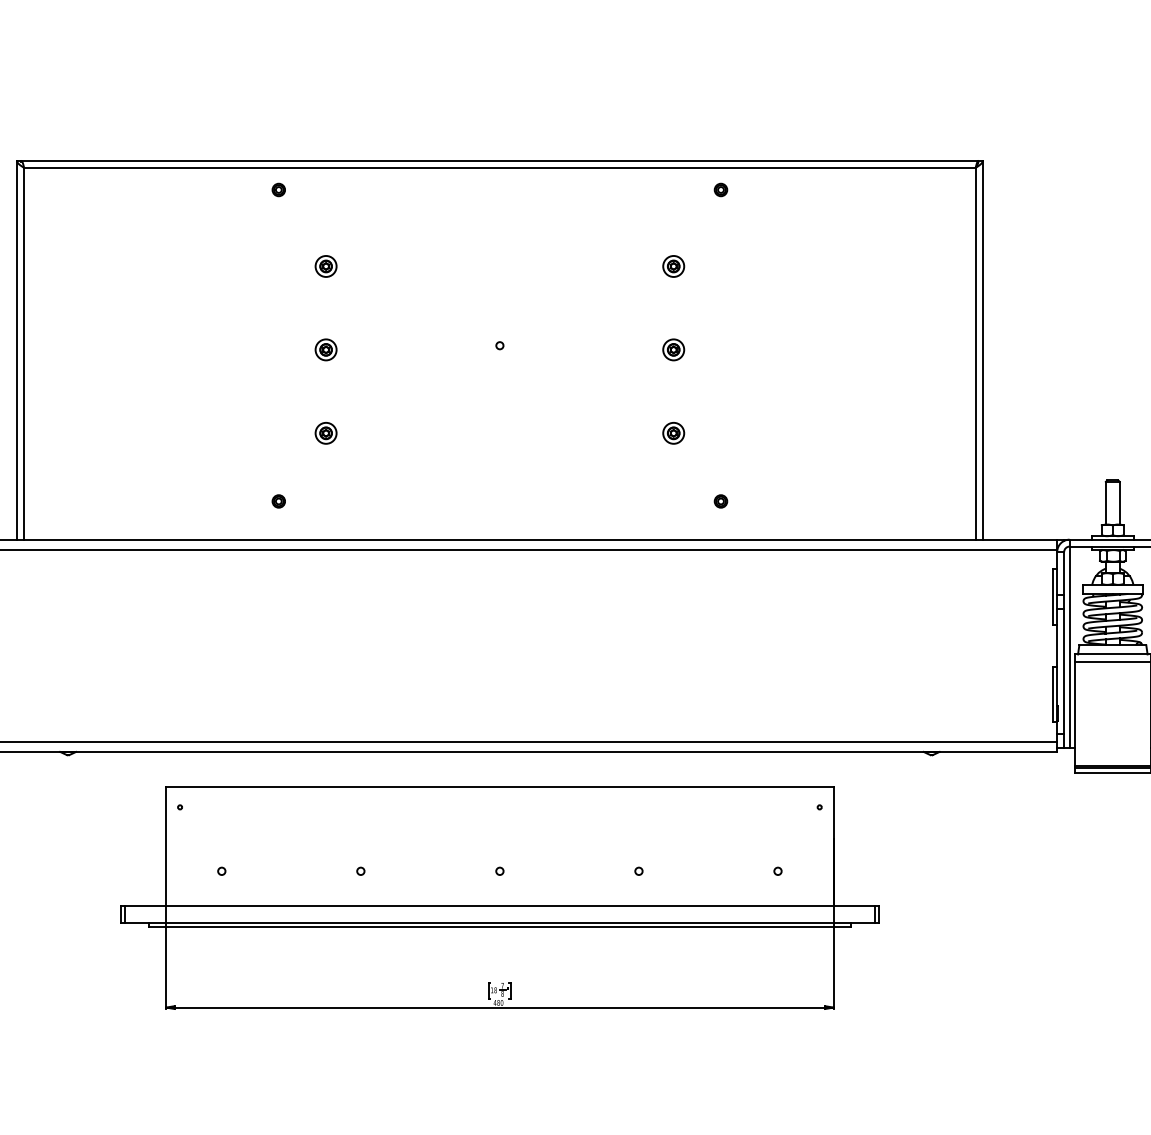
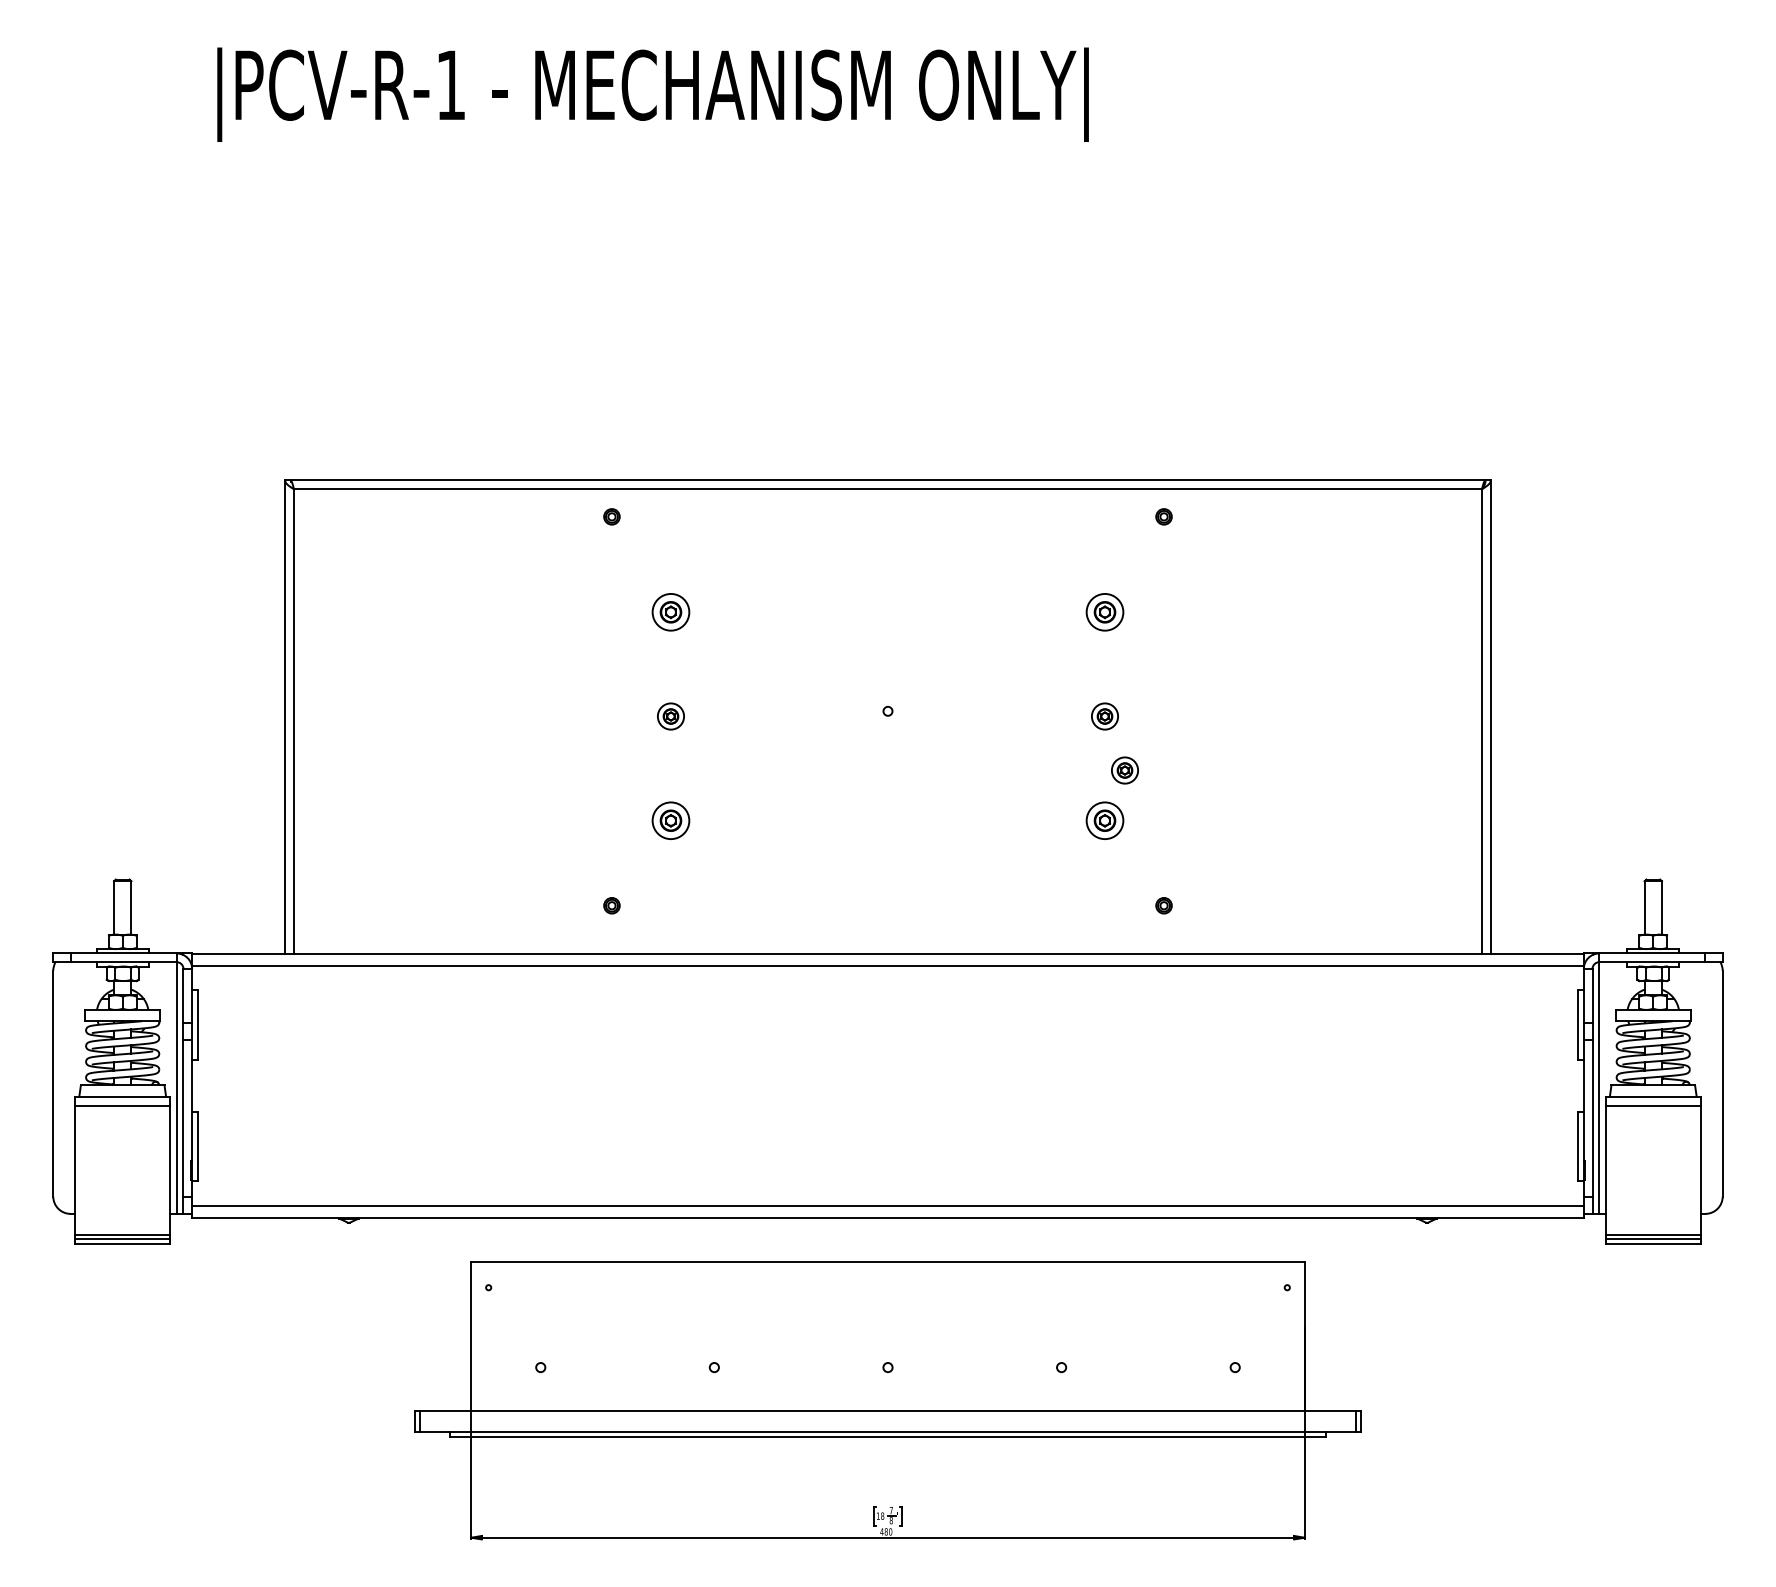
part: (325, 266) -> (670, 612), size x1.4
part: (673, 266) -> (1104, 612), size x1.4
part: (689, 393) -> (1124, 770), added
part: (325, 433) -> (670, 820), size x1.4
part: (673, 433) -> (1104, 820), size x1.4

